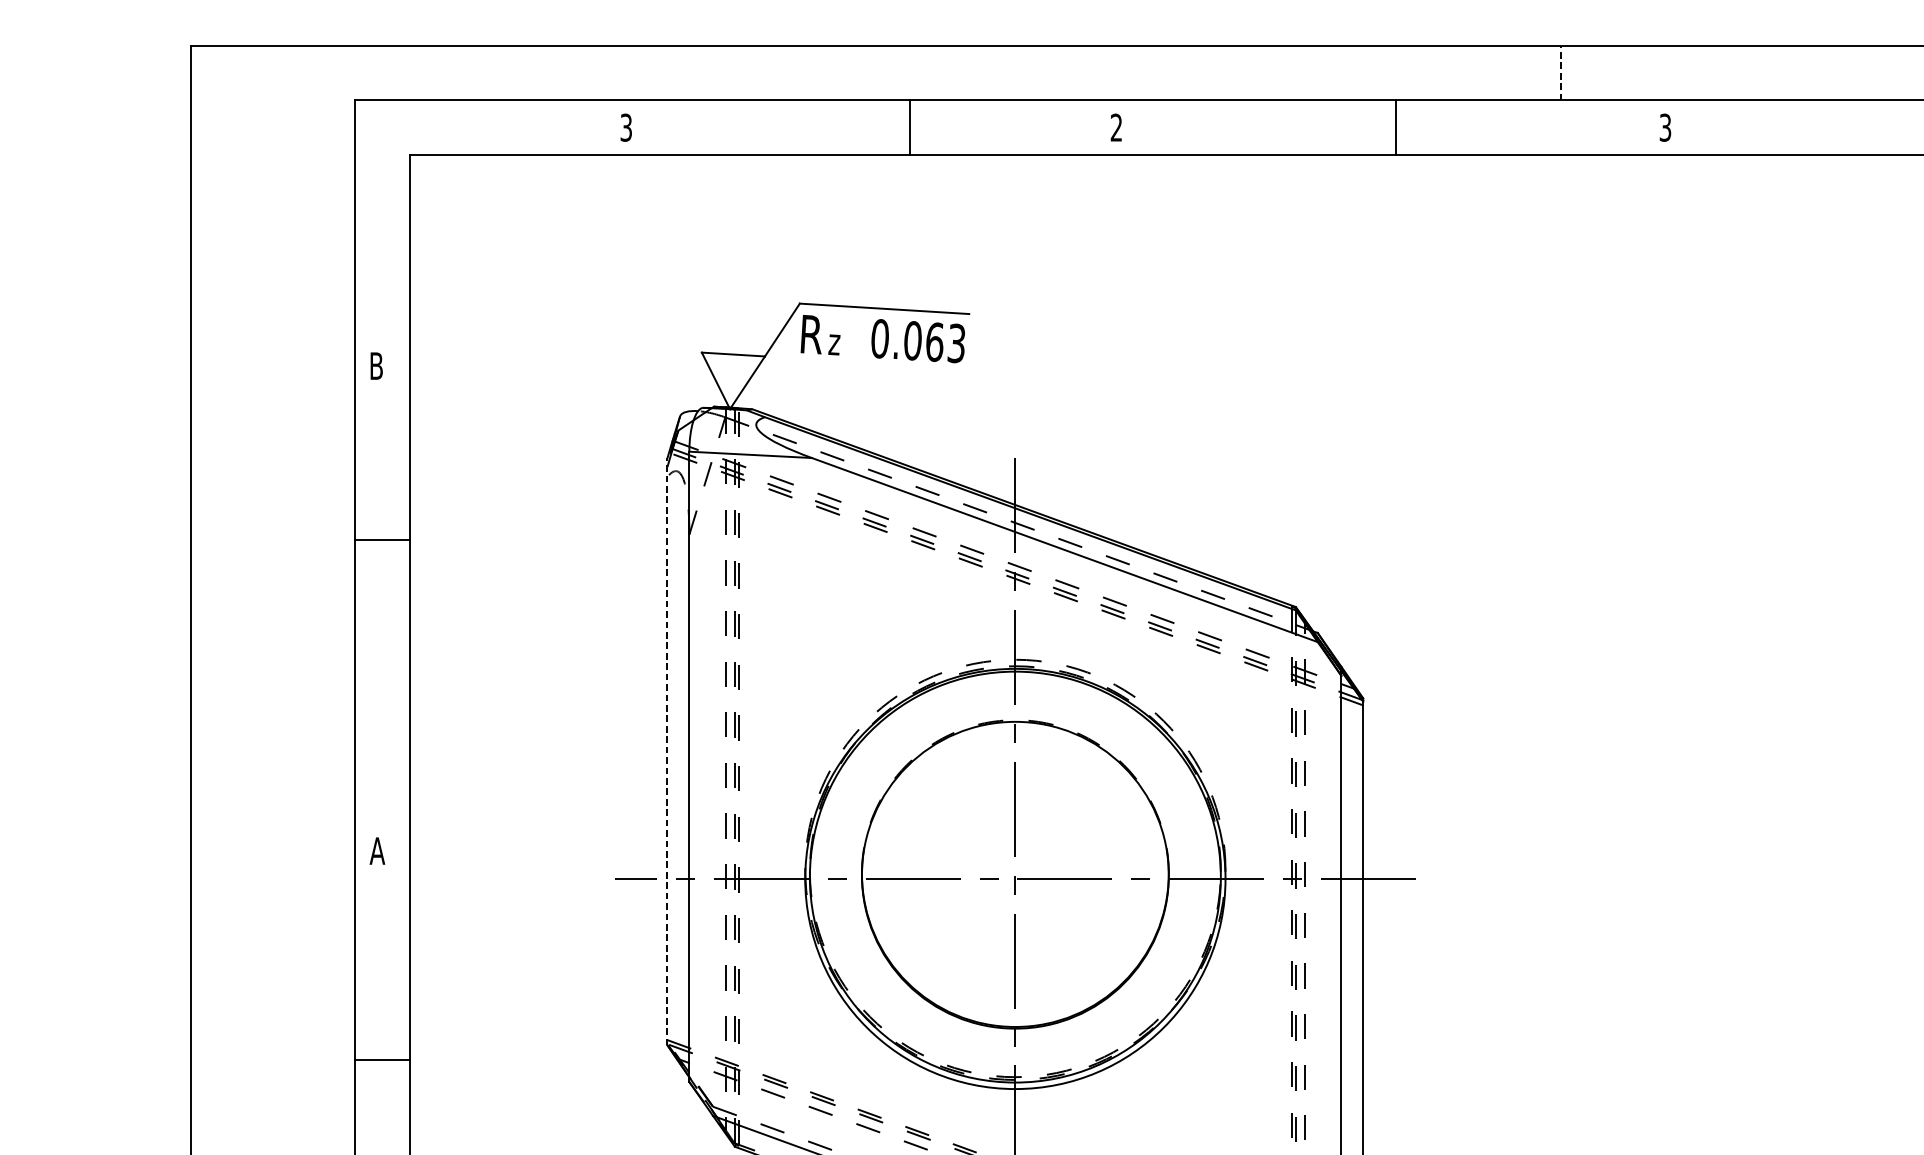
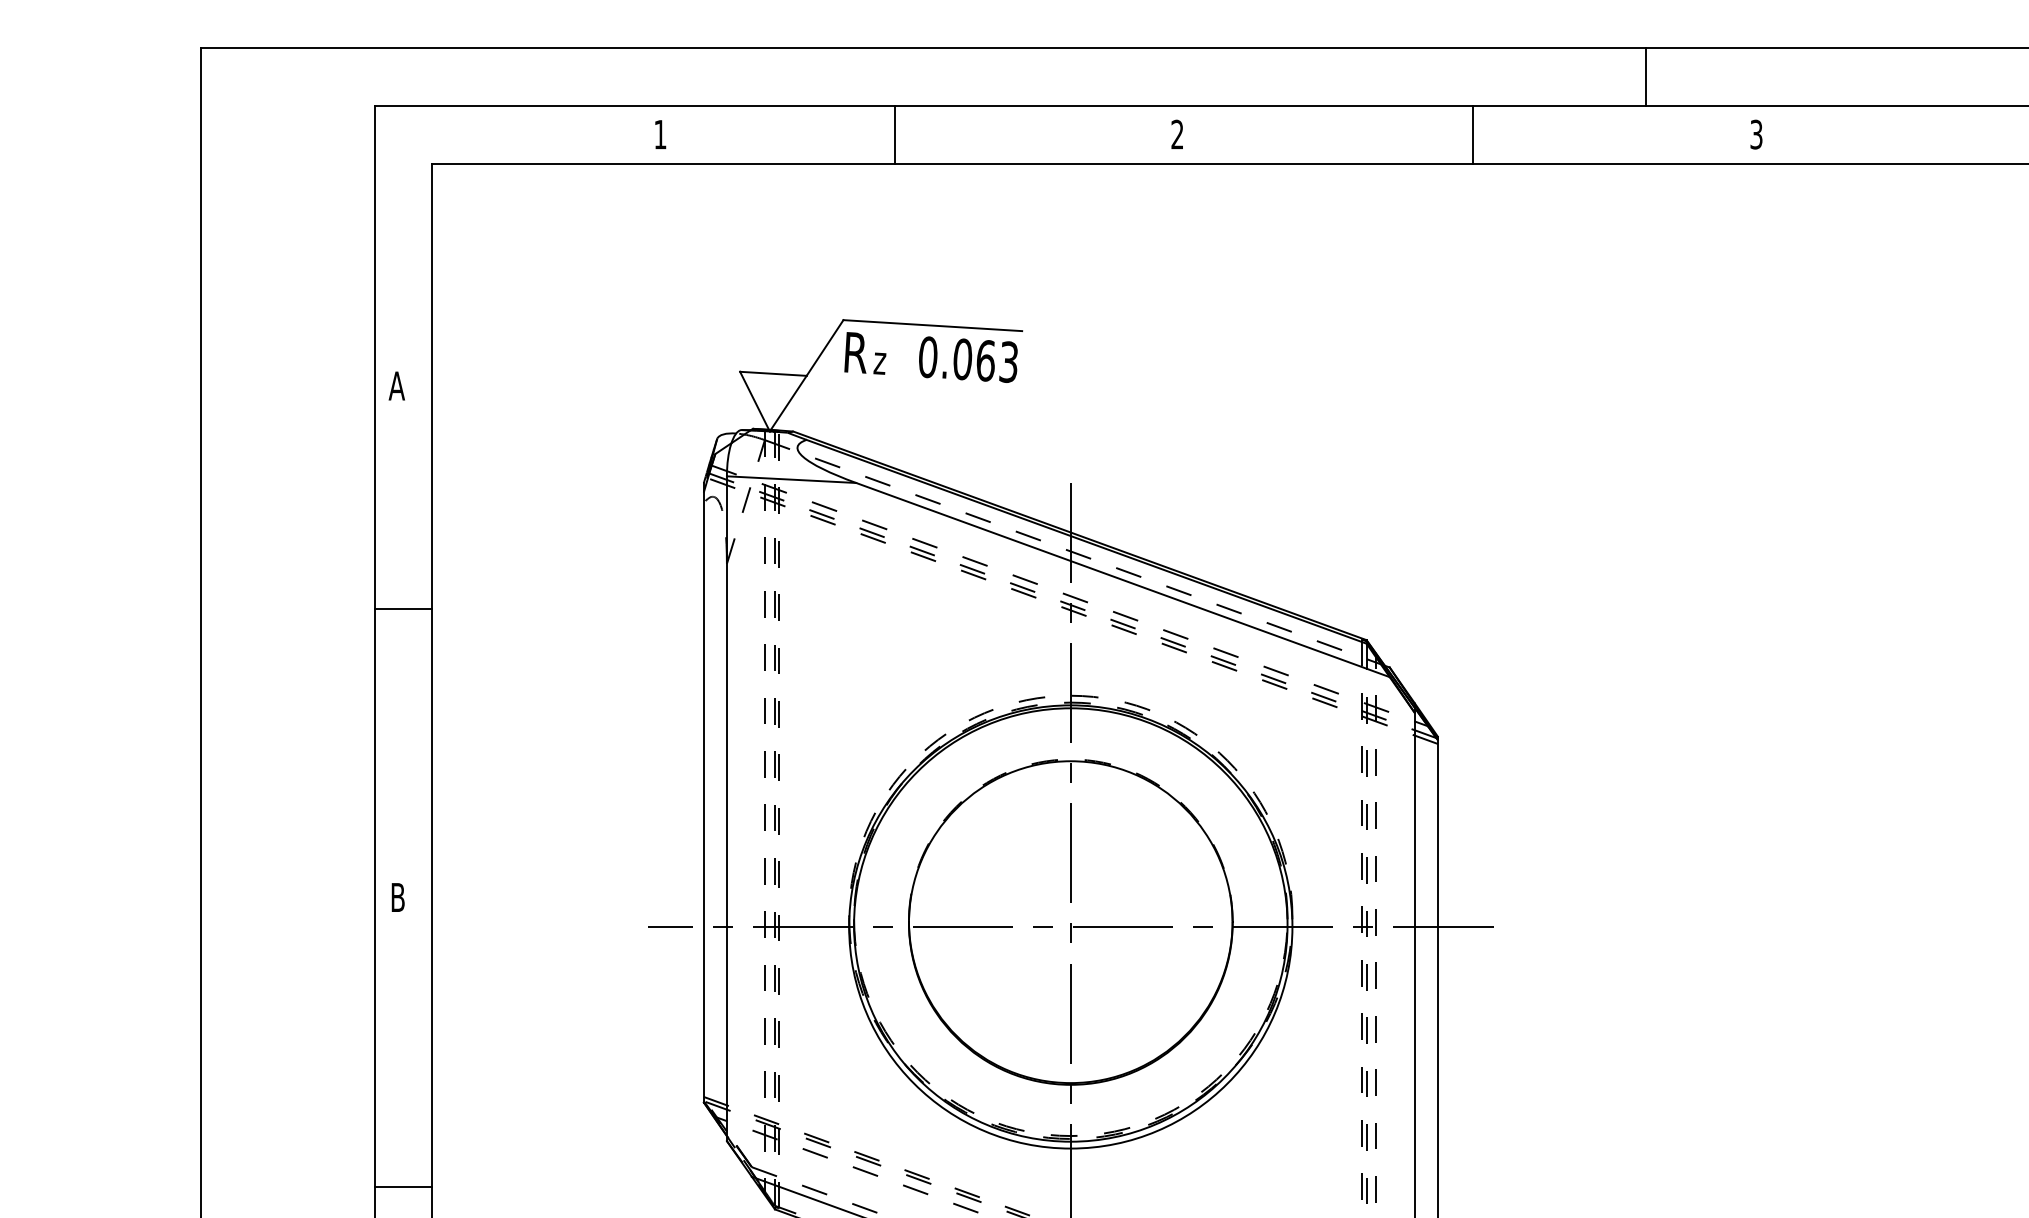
line: (1561, 72) -> (1646, 76), dashed -> solid
text: (626, 127) -> (660, 134), 3 -> 1
line: (909, 127) -> (894, 134), moved
text: (376, 365) -> (396, 385), B -> A
line: (382, 540) -> (403, 608), moved
line: (667, 751) -> (703, 792), dashed -> solid
text: (377, 851) -> (397, 897), A -> B
line: (382, 1059) -> (403, 1186), moved

